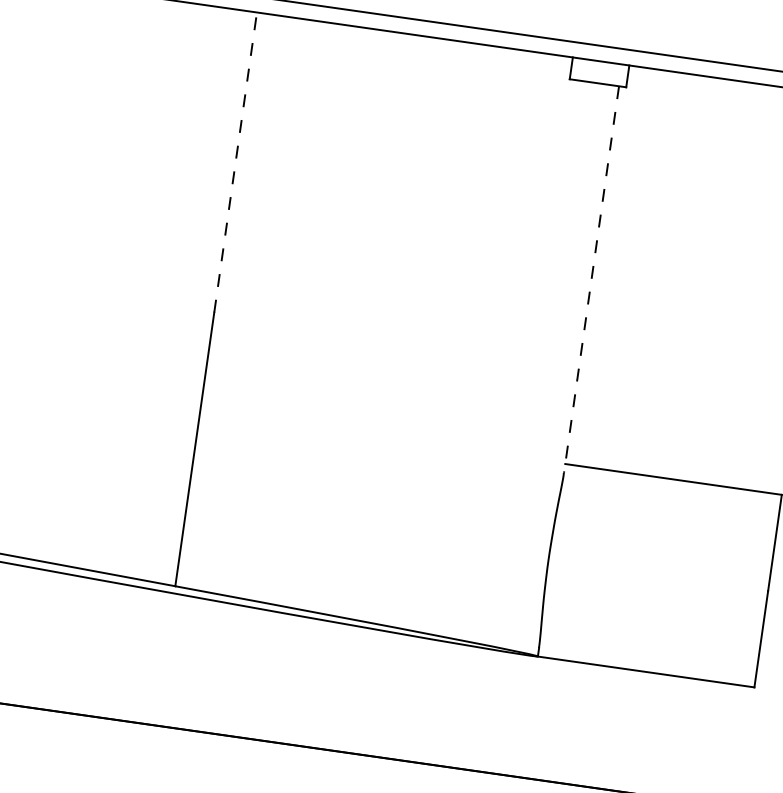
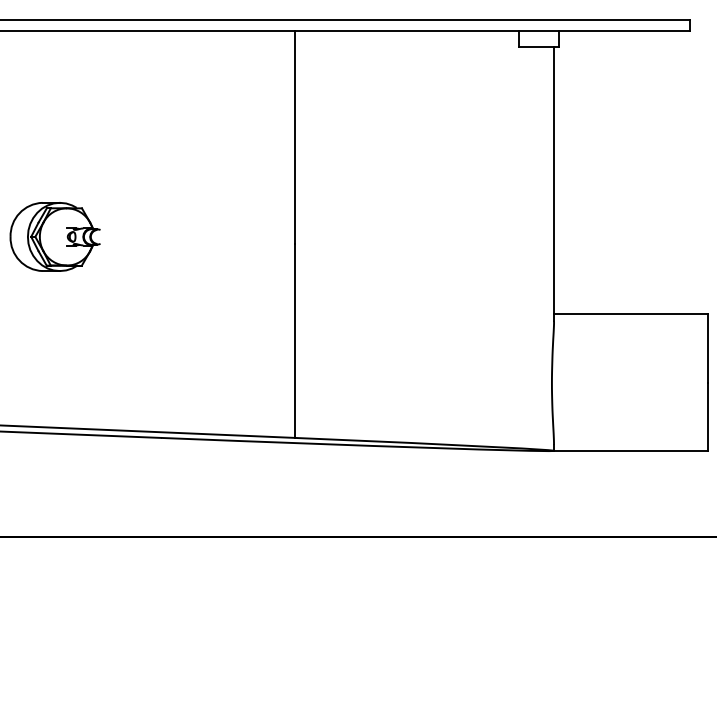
line: (236, 162) -> (295, 137), dashed -> solid
line: (592, 279) -> (554, 183), dashed -> solid

